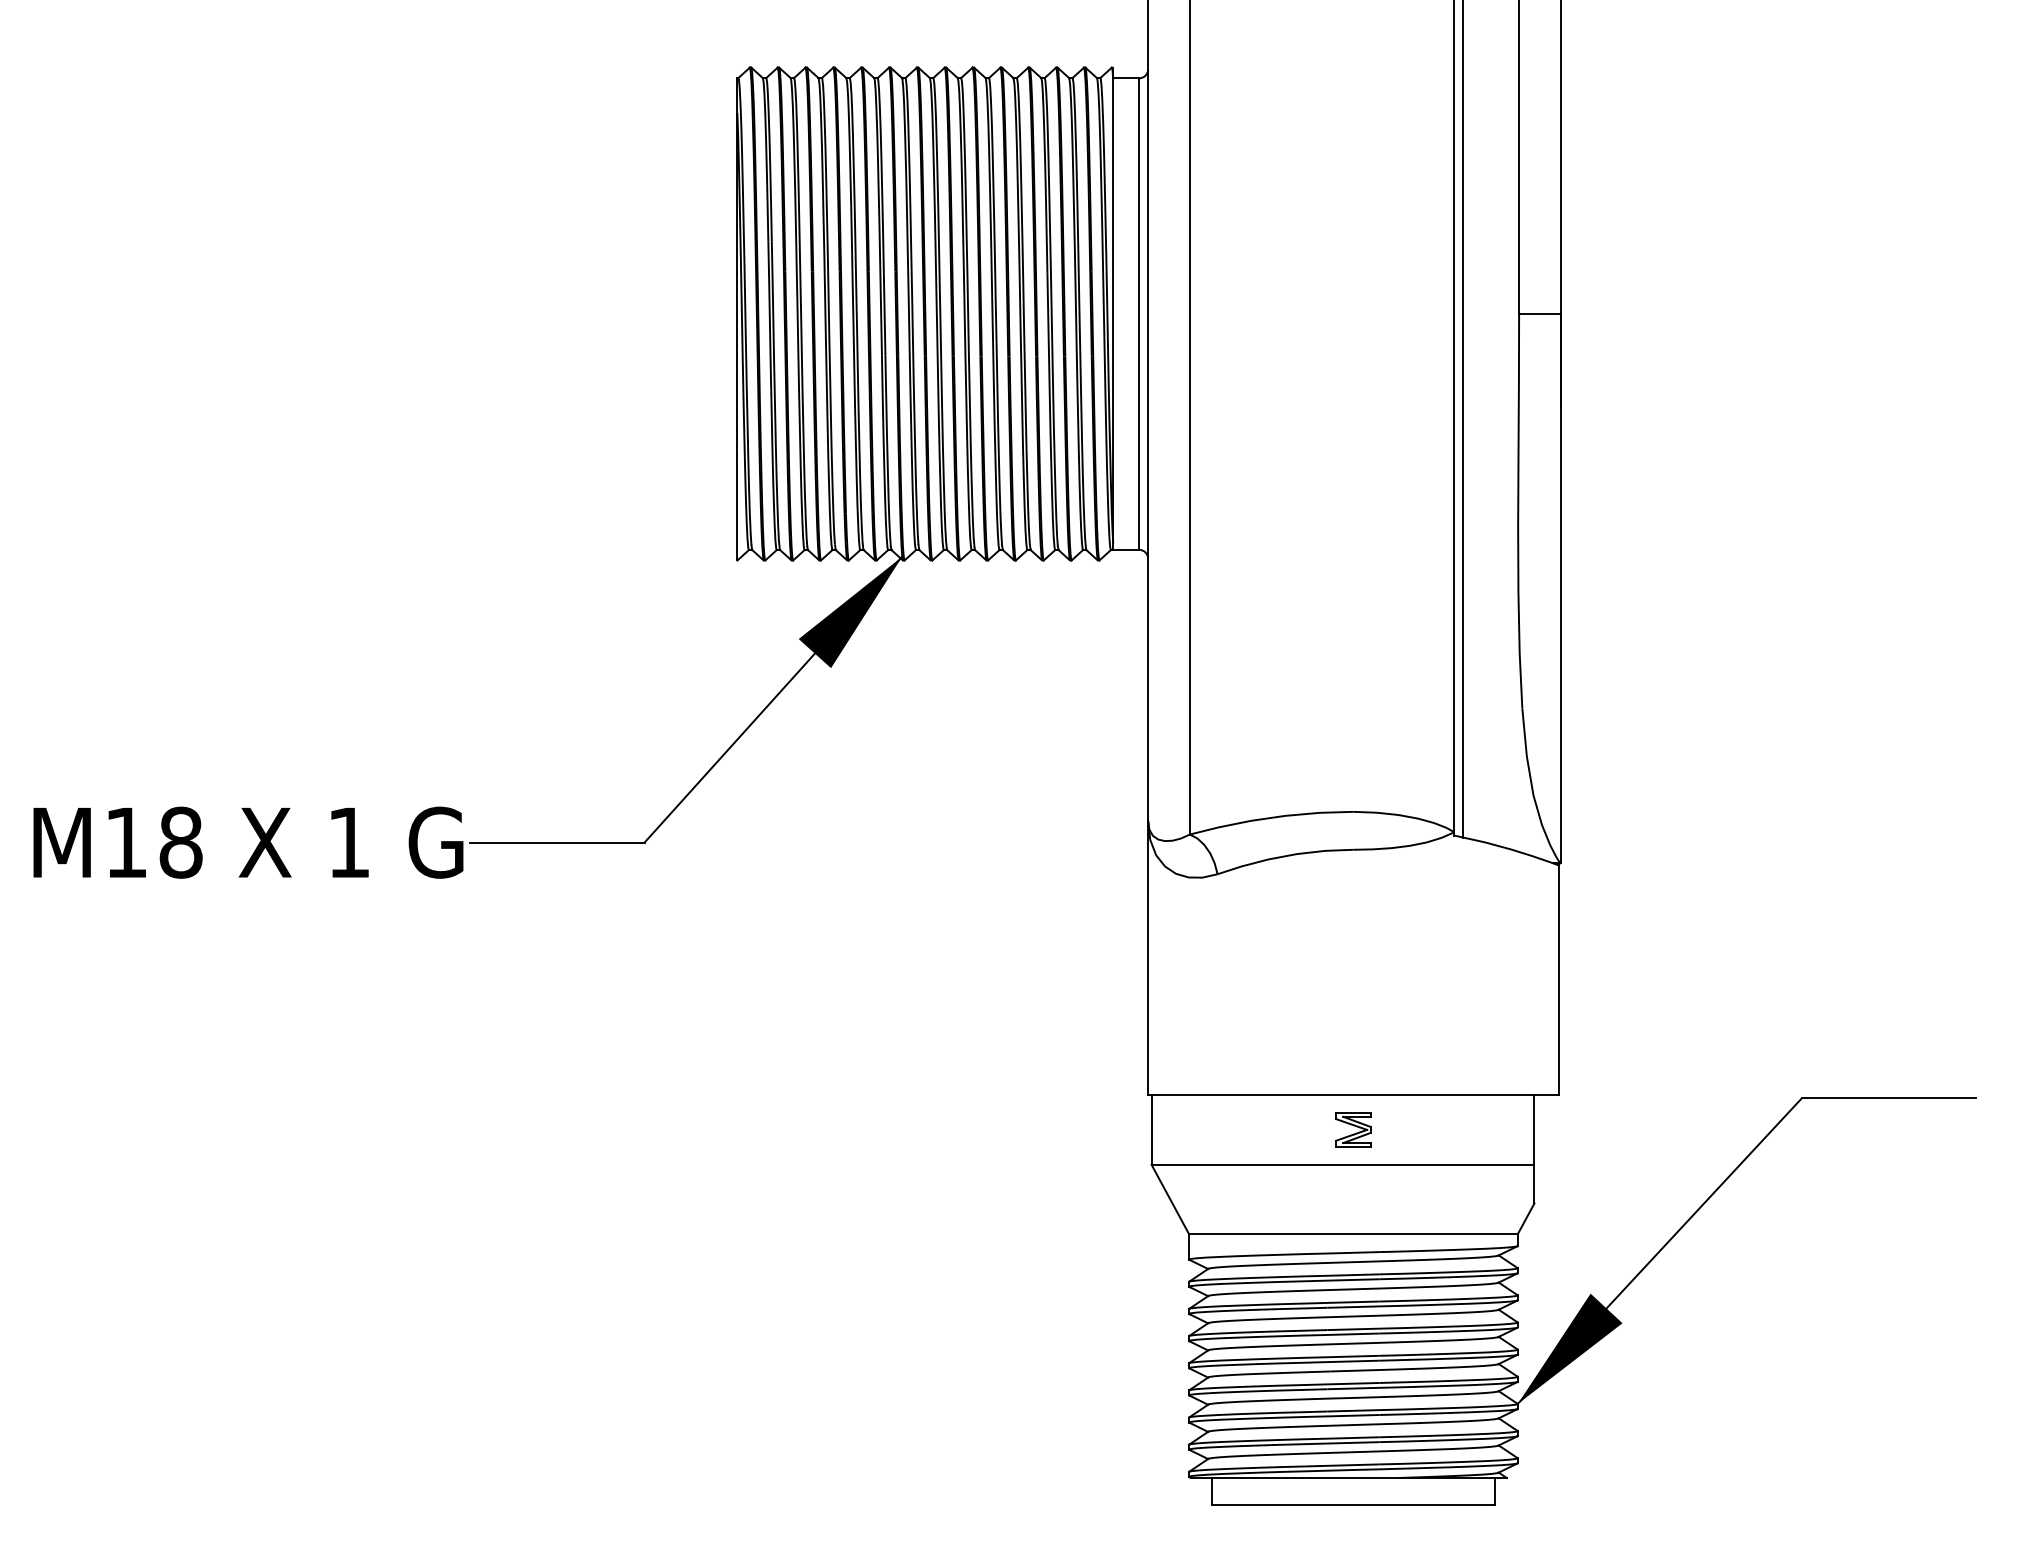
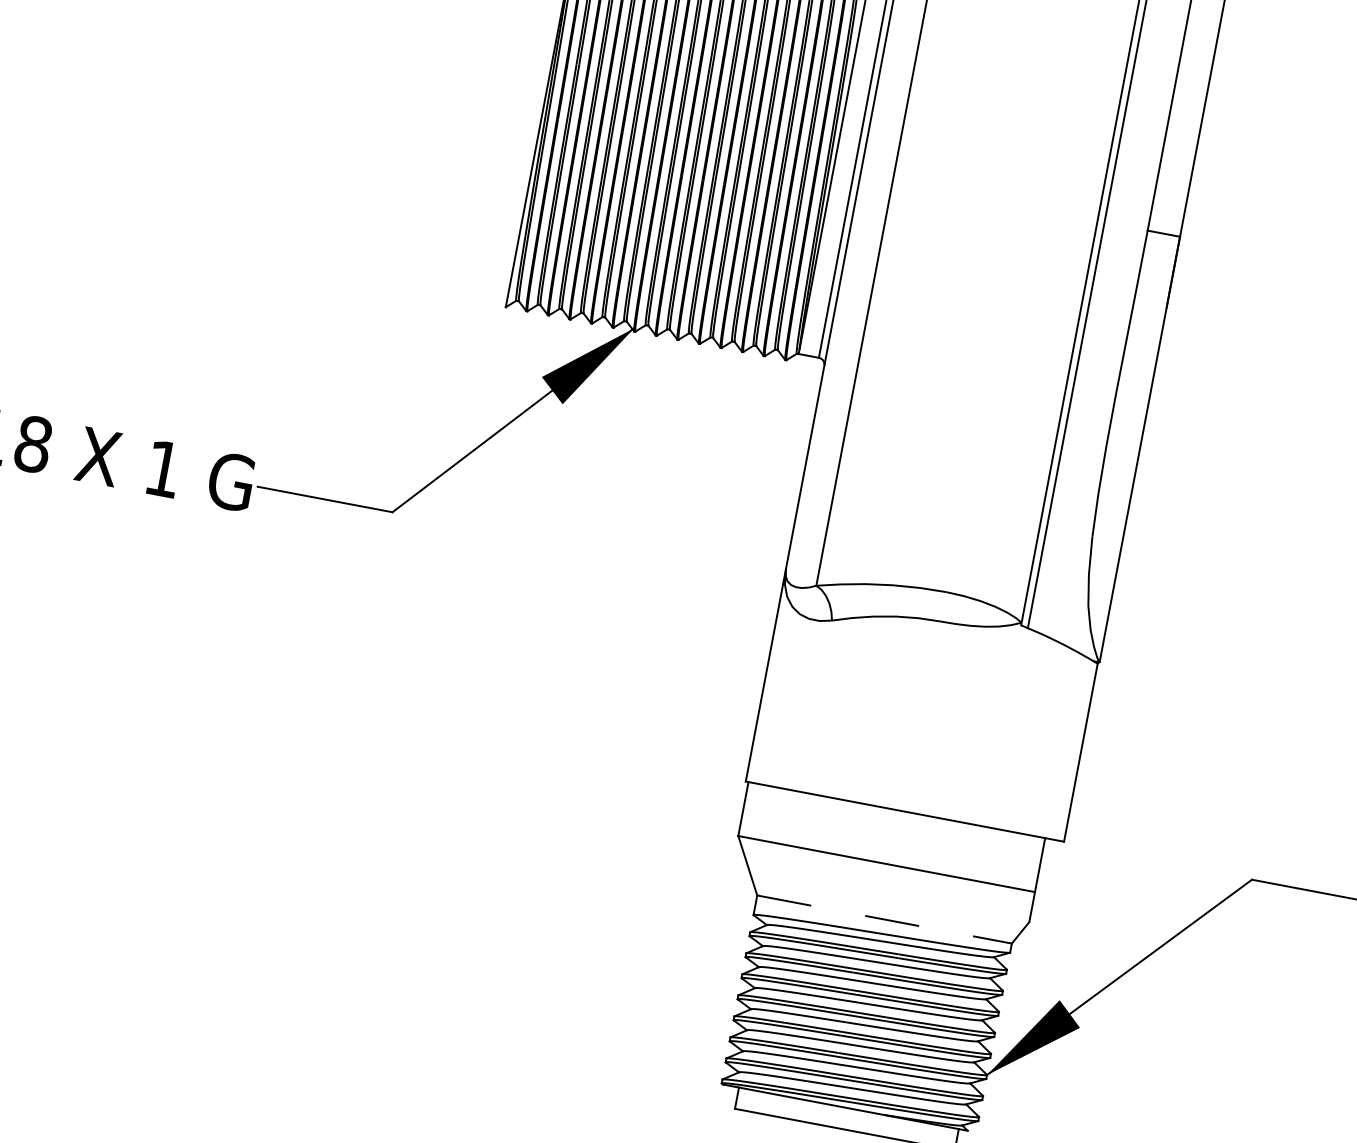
part: (1353, 1129) -> (899, 838), removed
line: (1353, 1234) -> (884, 919), solid -> dashed

